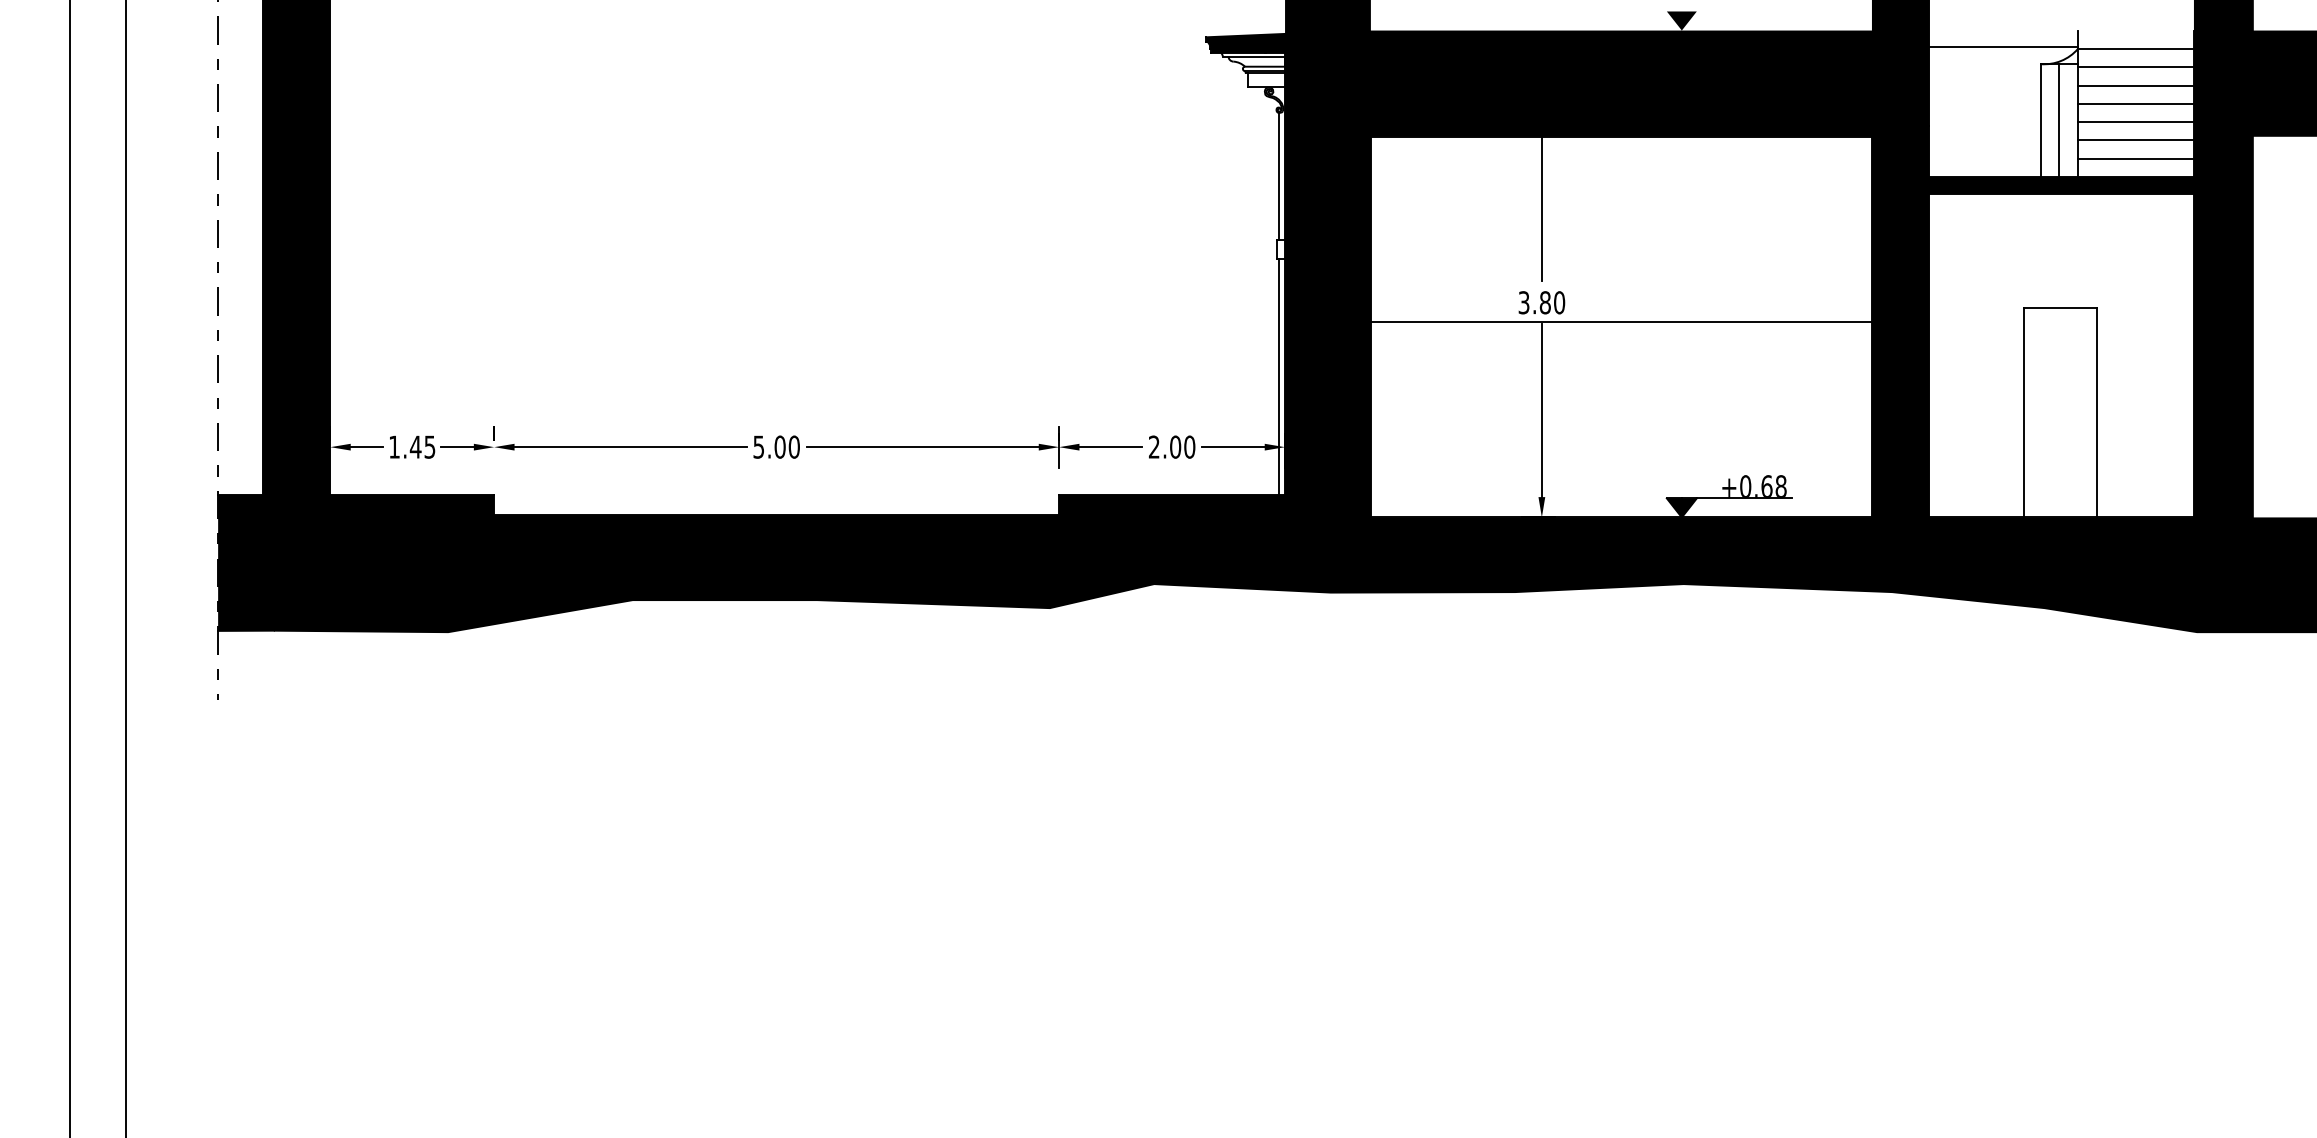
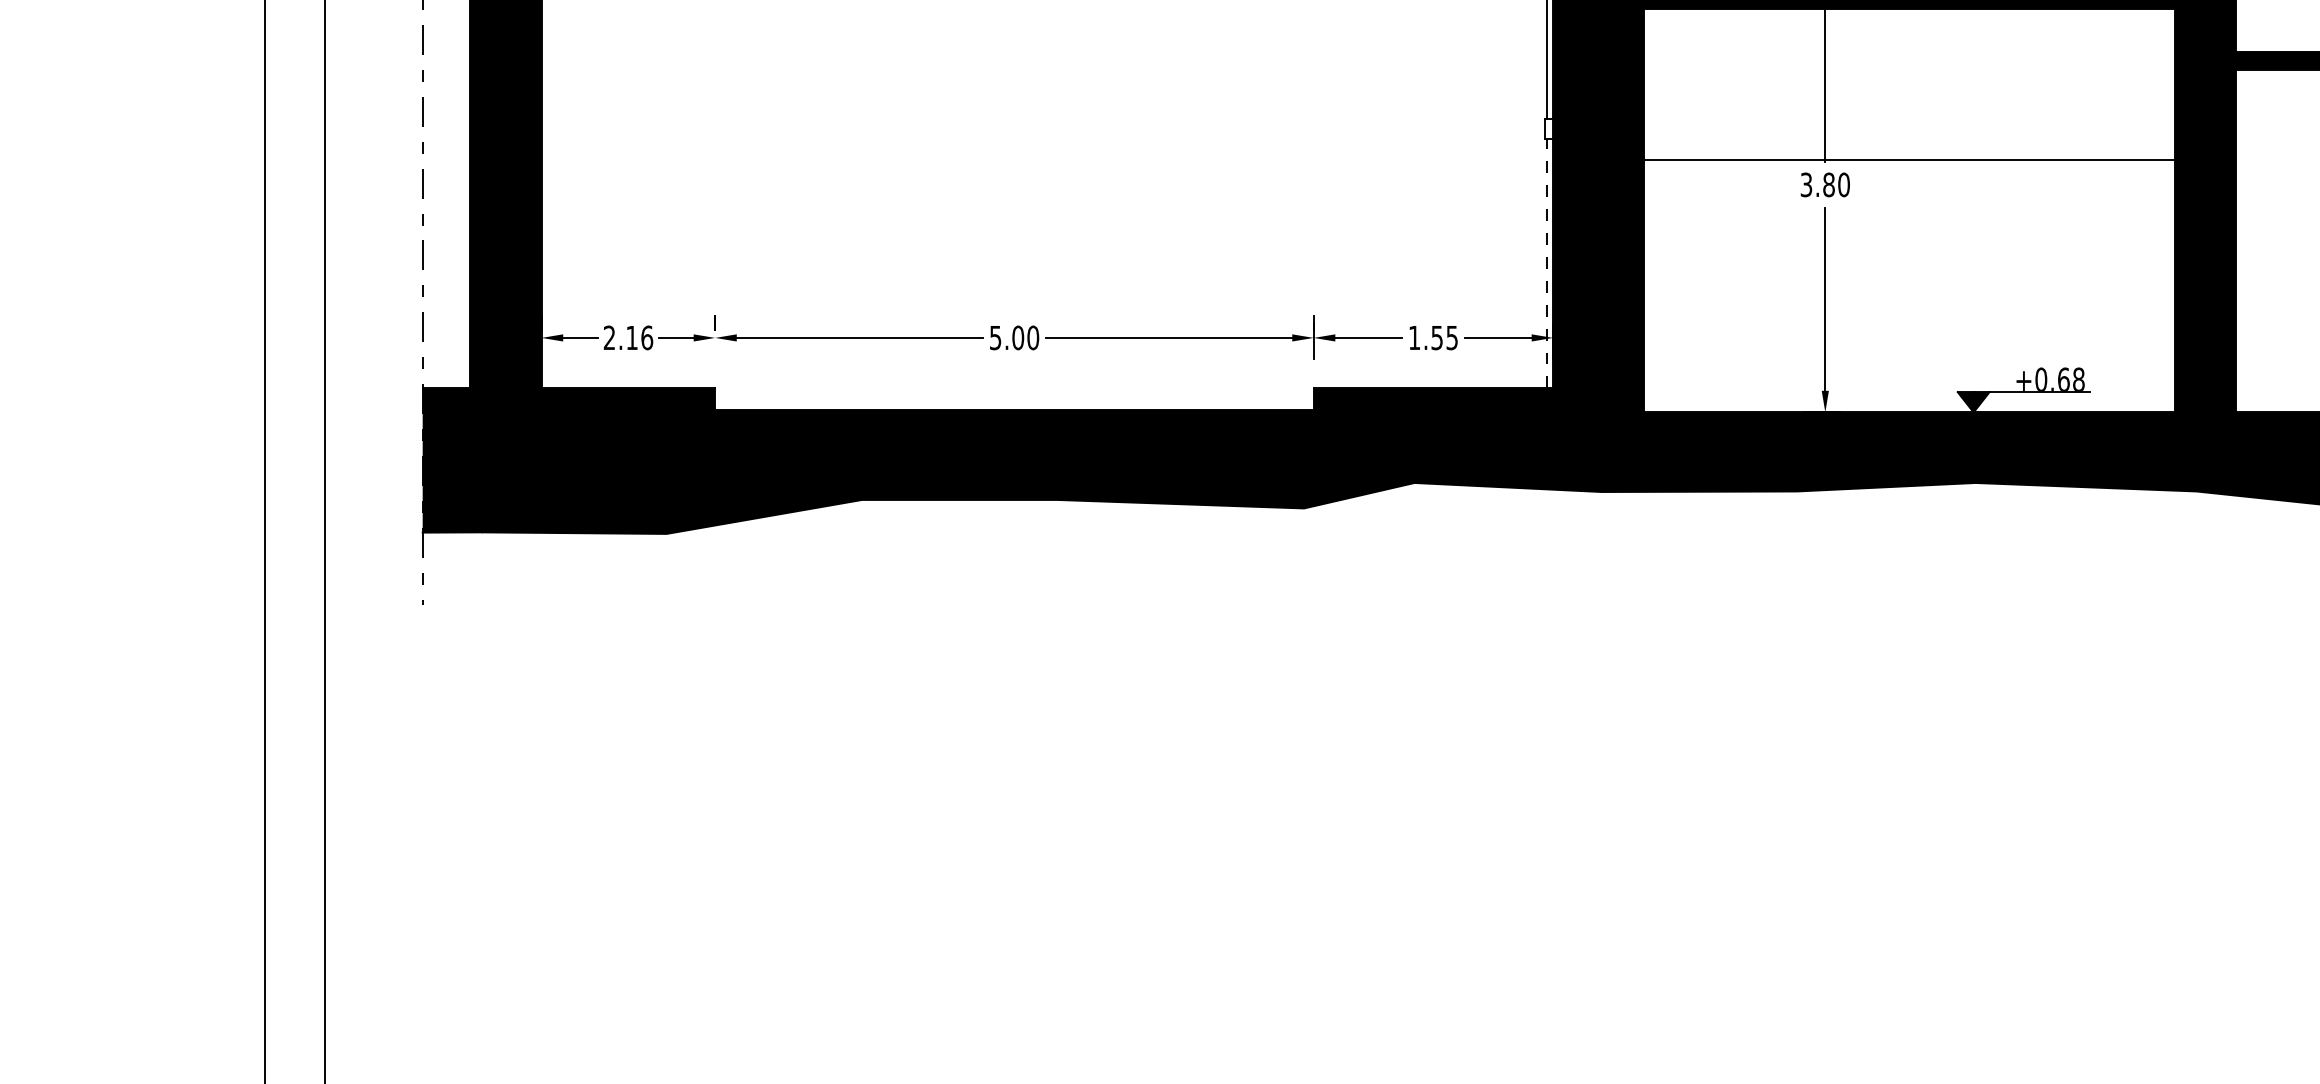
line: (1620, 321) -> (1908, 159), moved
line: (1279, 377) -> (1547, 264), solid -> dashed
text: (412, 446) -> (628, 337), 1.45 -> 2.16
text: (1172, 446) -> (1433, 337), 2.00 -> 1.55

